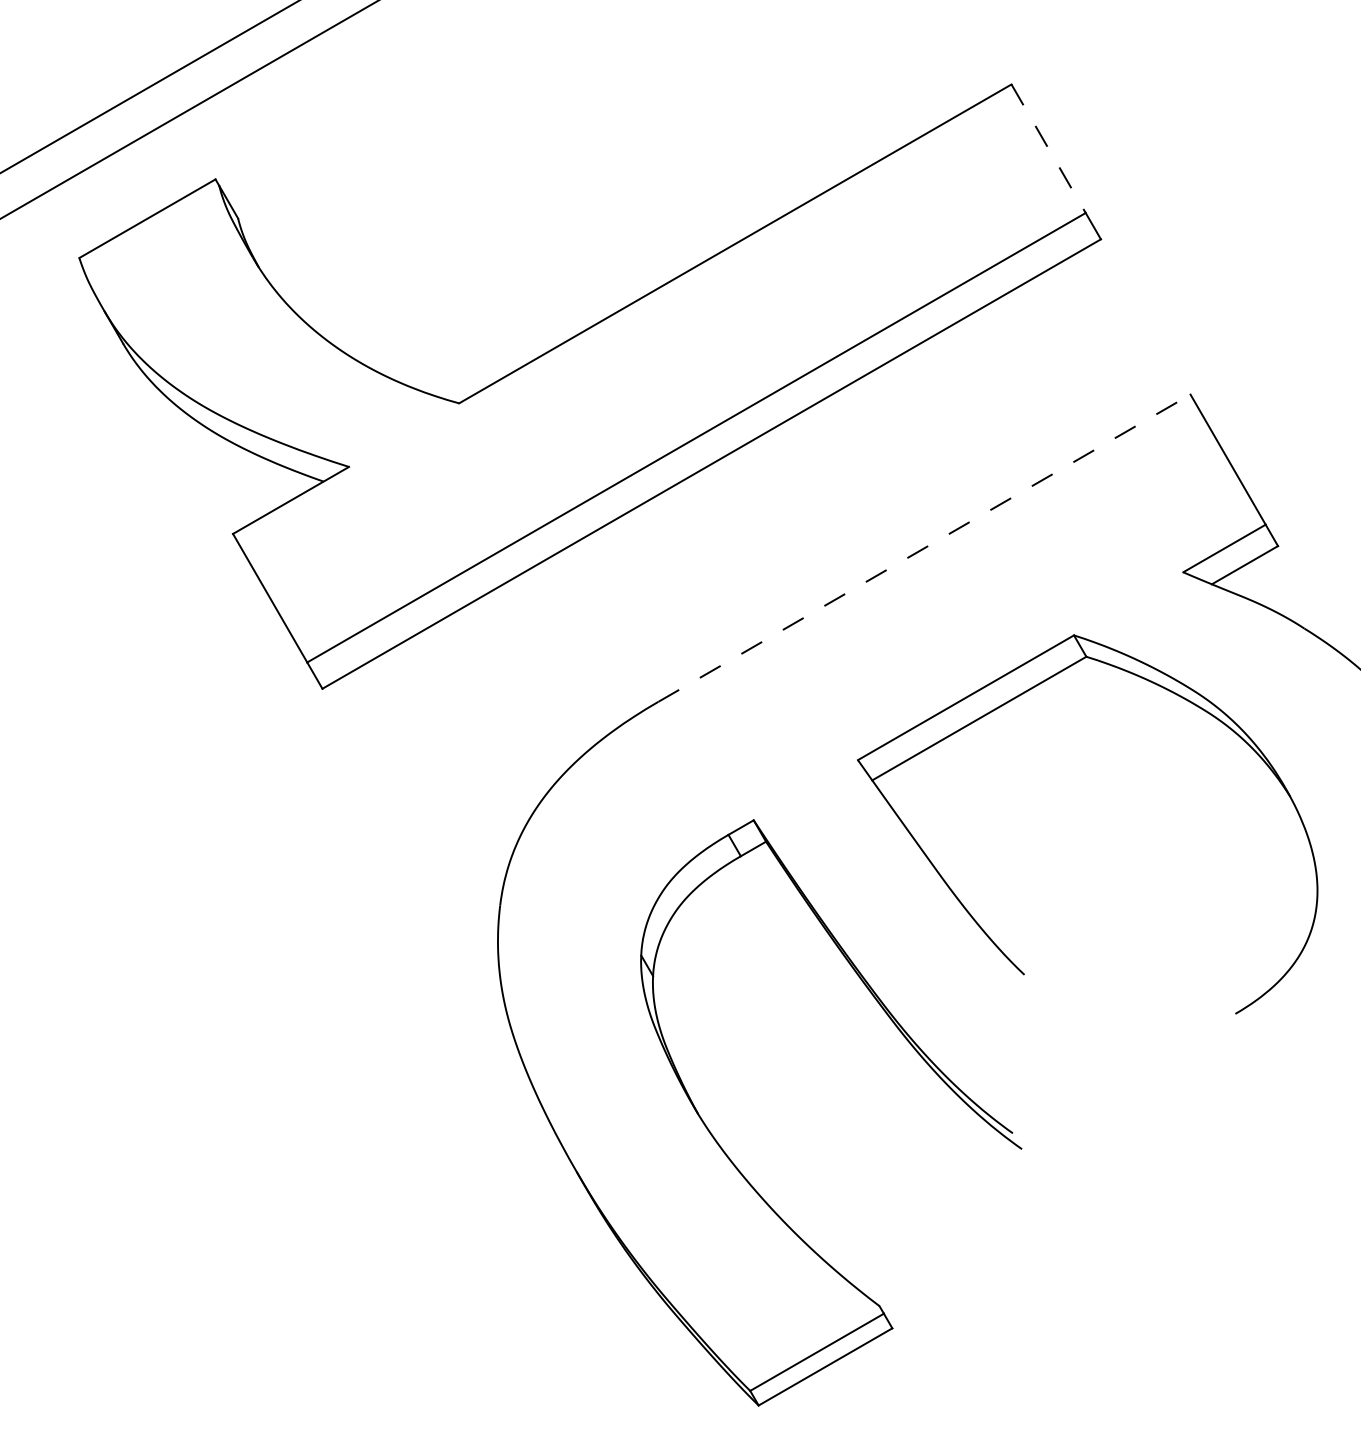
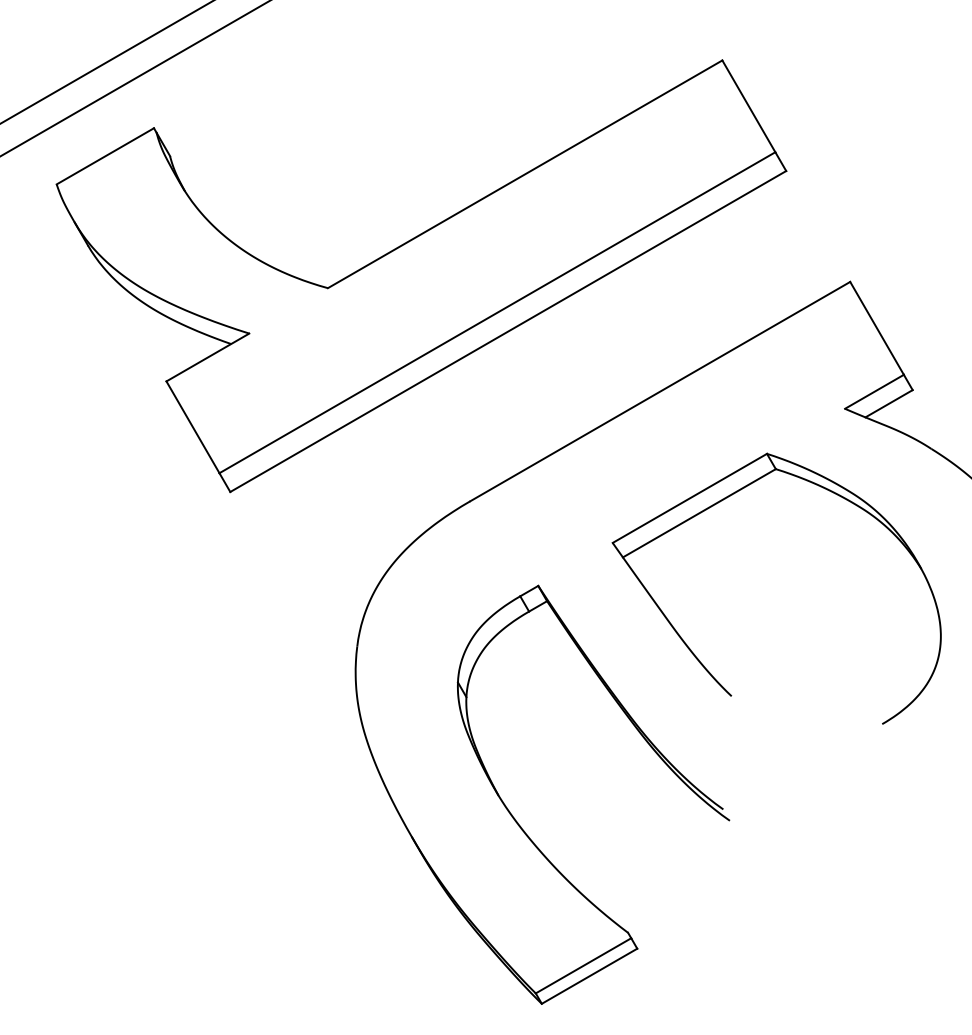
line: (1048, 149) -> (748, 106), dashed -> solid
line: (924, 547) -> (660, 391), dashed -> solid

